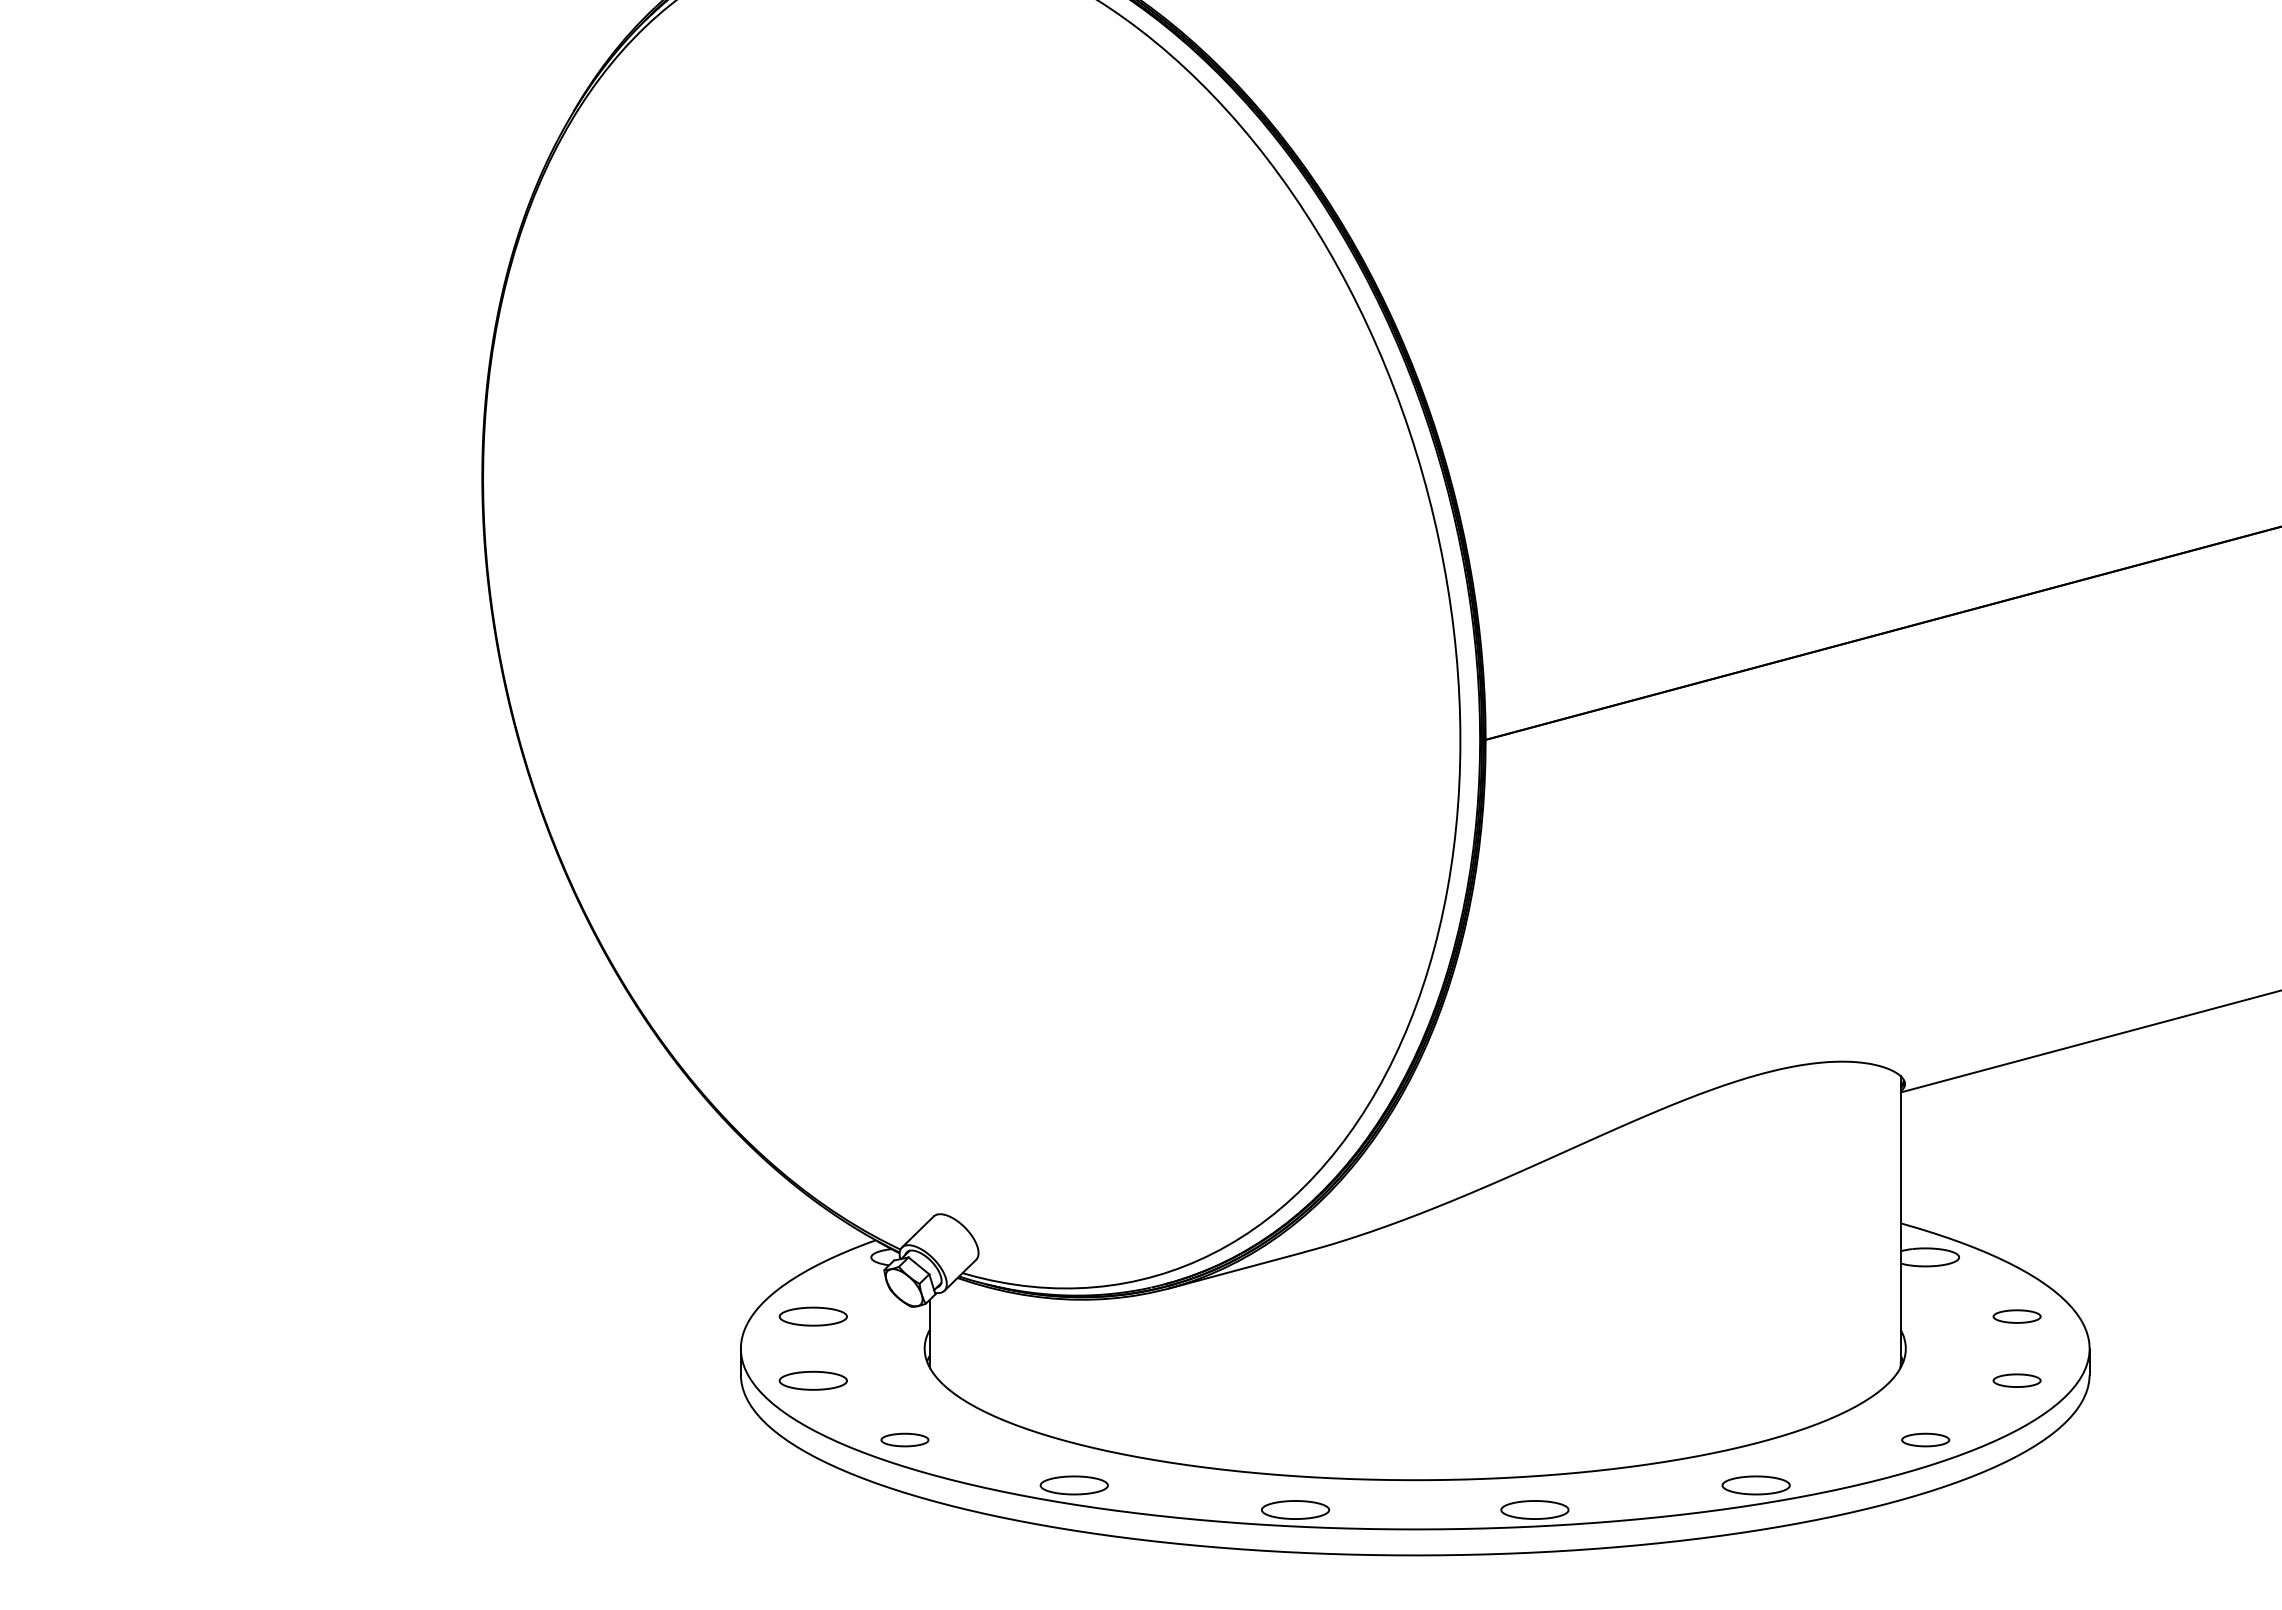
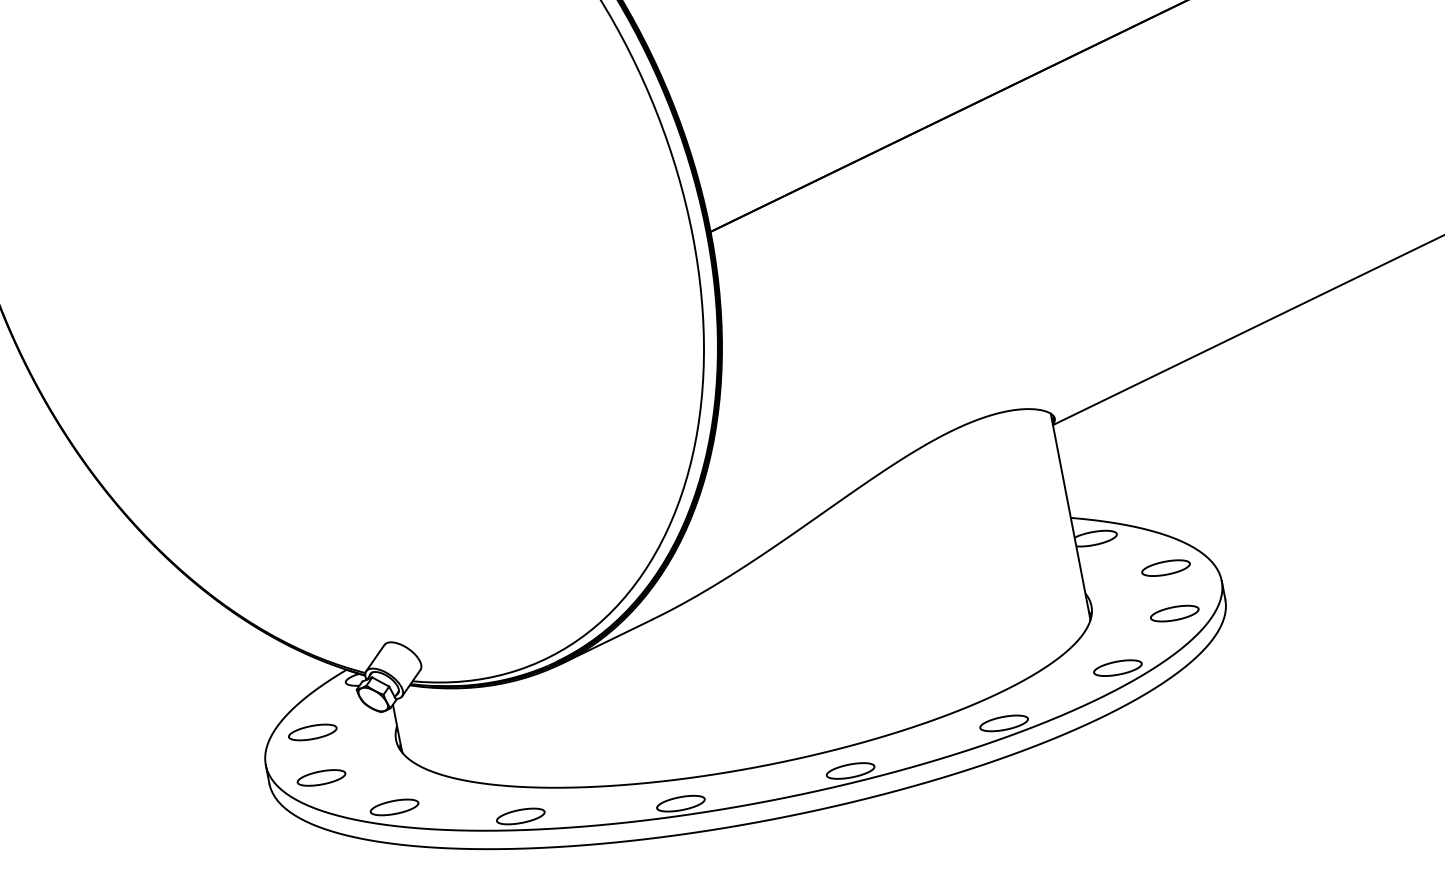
part: (2016, 1316) -> (1165, 568), size x1.43
part: (2016, 1380) -> (1174, 613), size x1.43
part: (904, 1439) -> (394, 807), size x1.43
part: (1925, 1439) -> (1117, 667), size x1.43

